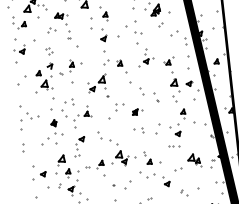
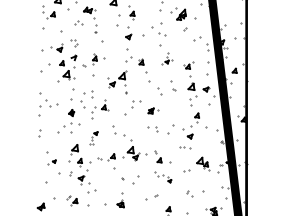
part: (18, 49) -> (56, 47), moved
part: (145, 56) -> (166, 58), size x0.7
part: (156, 96) -> (173, 85), moved
part: (79, 146) -> (93, 138), size x0.7
part: (38, 176) -> (51, 162), size x0.6
part: (154, 179) -> (162, 177), size x0.6

